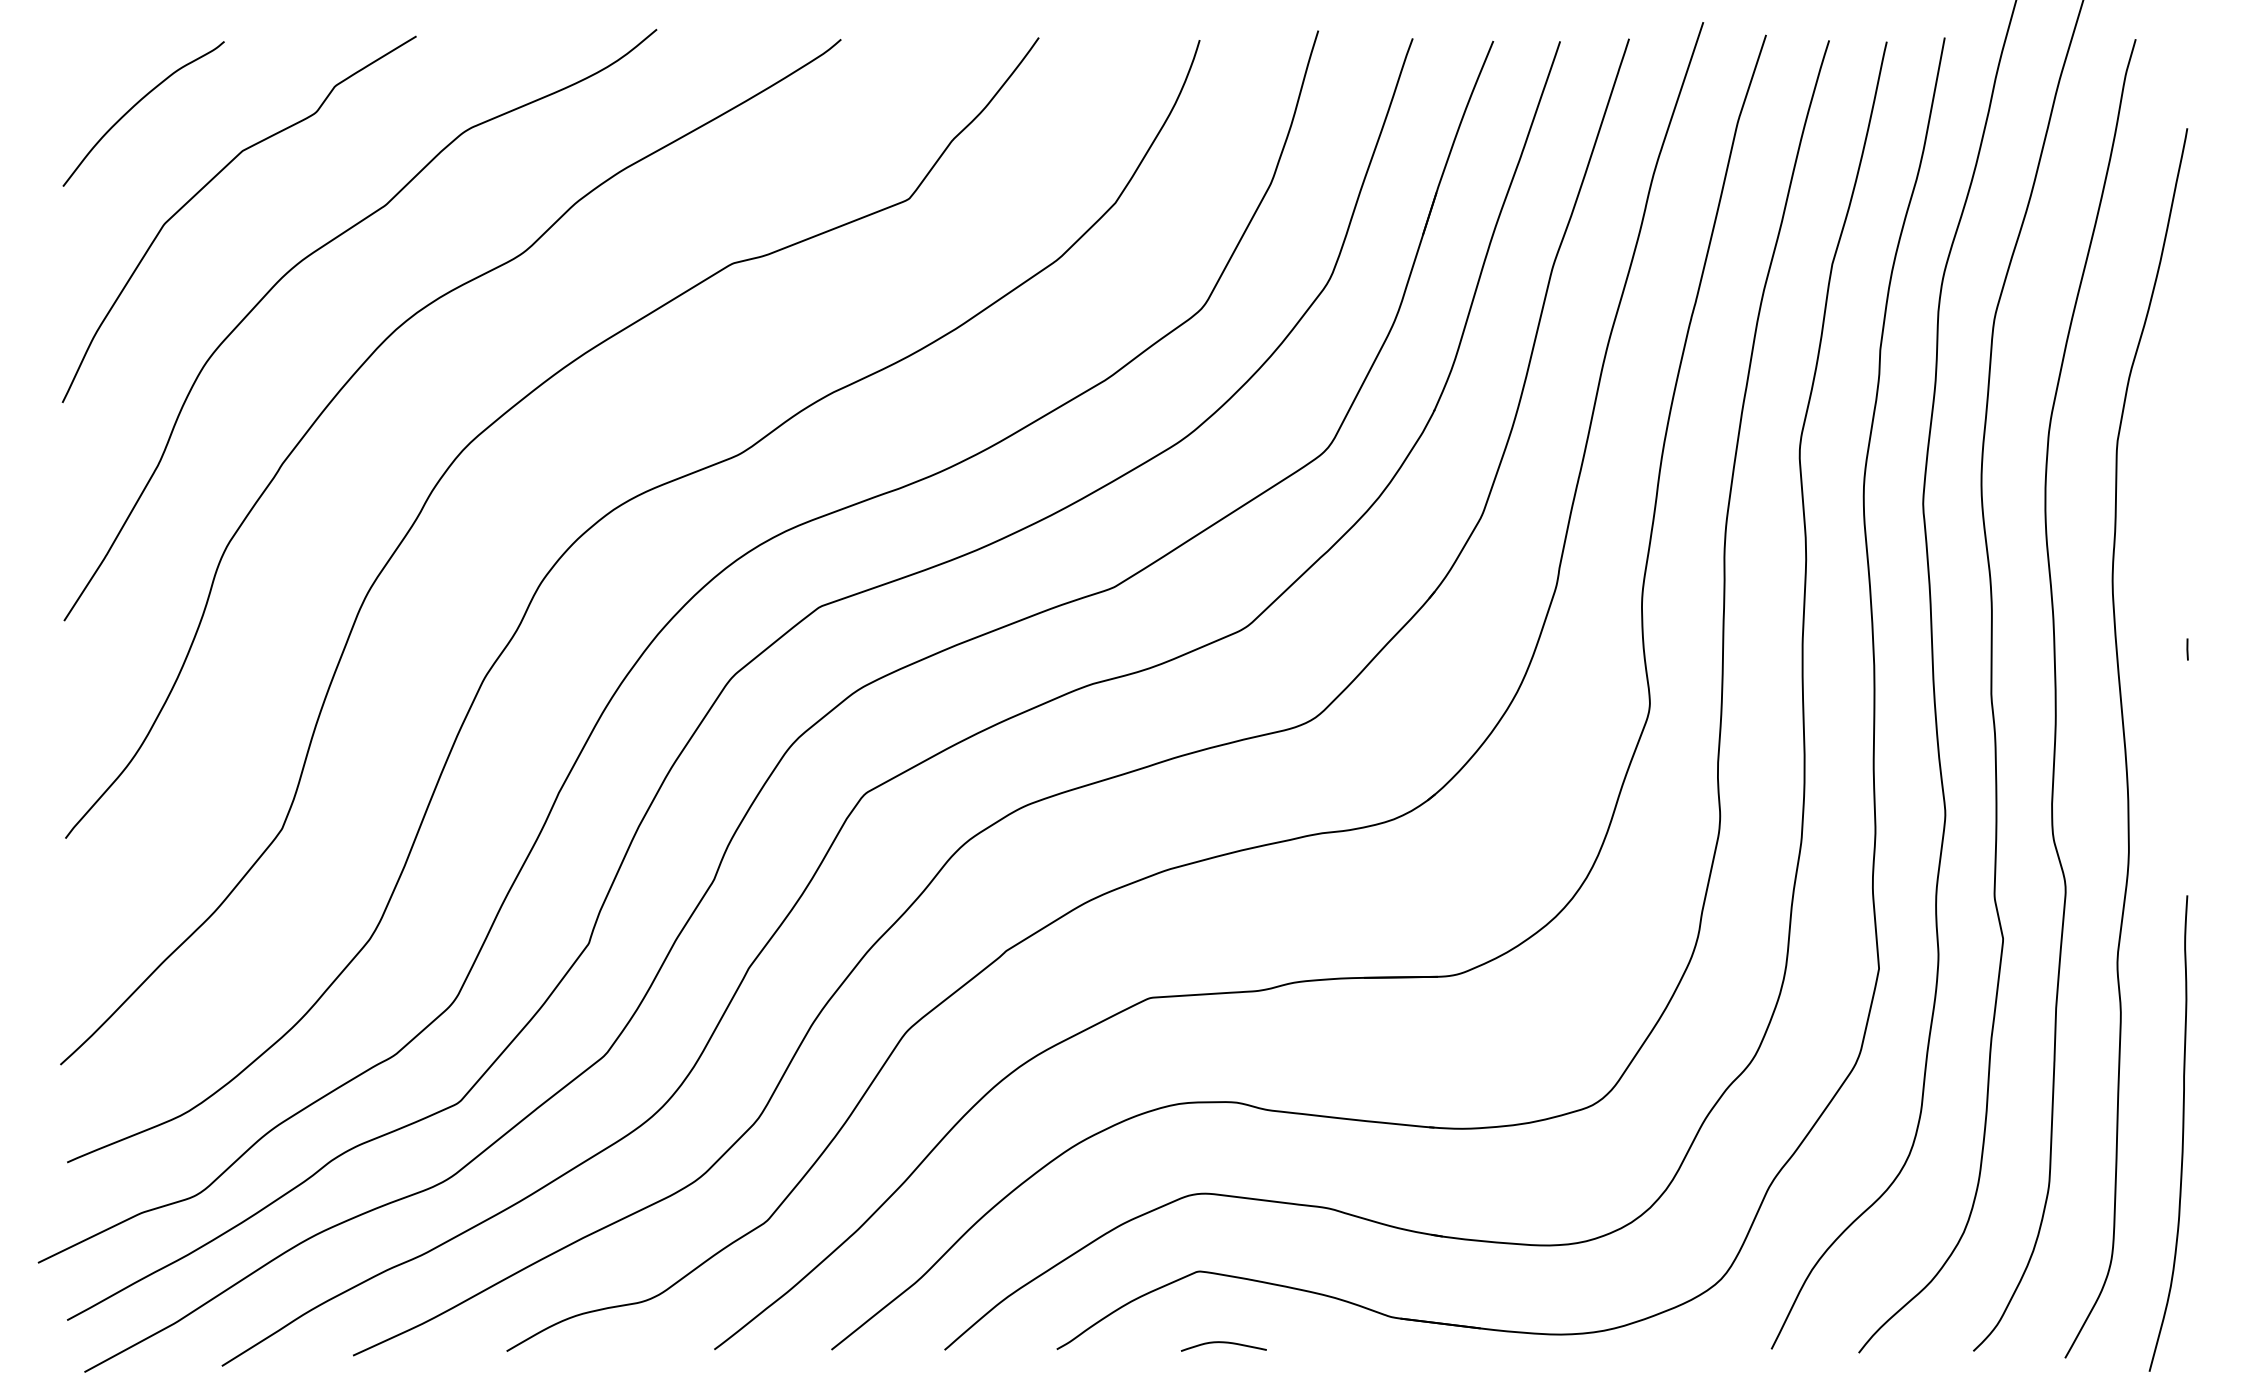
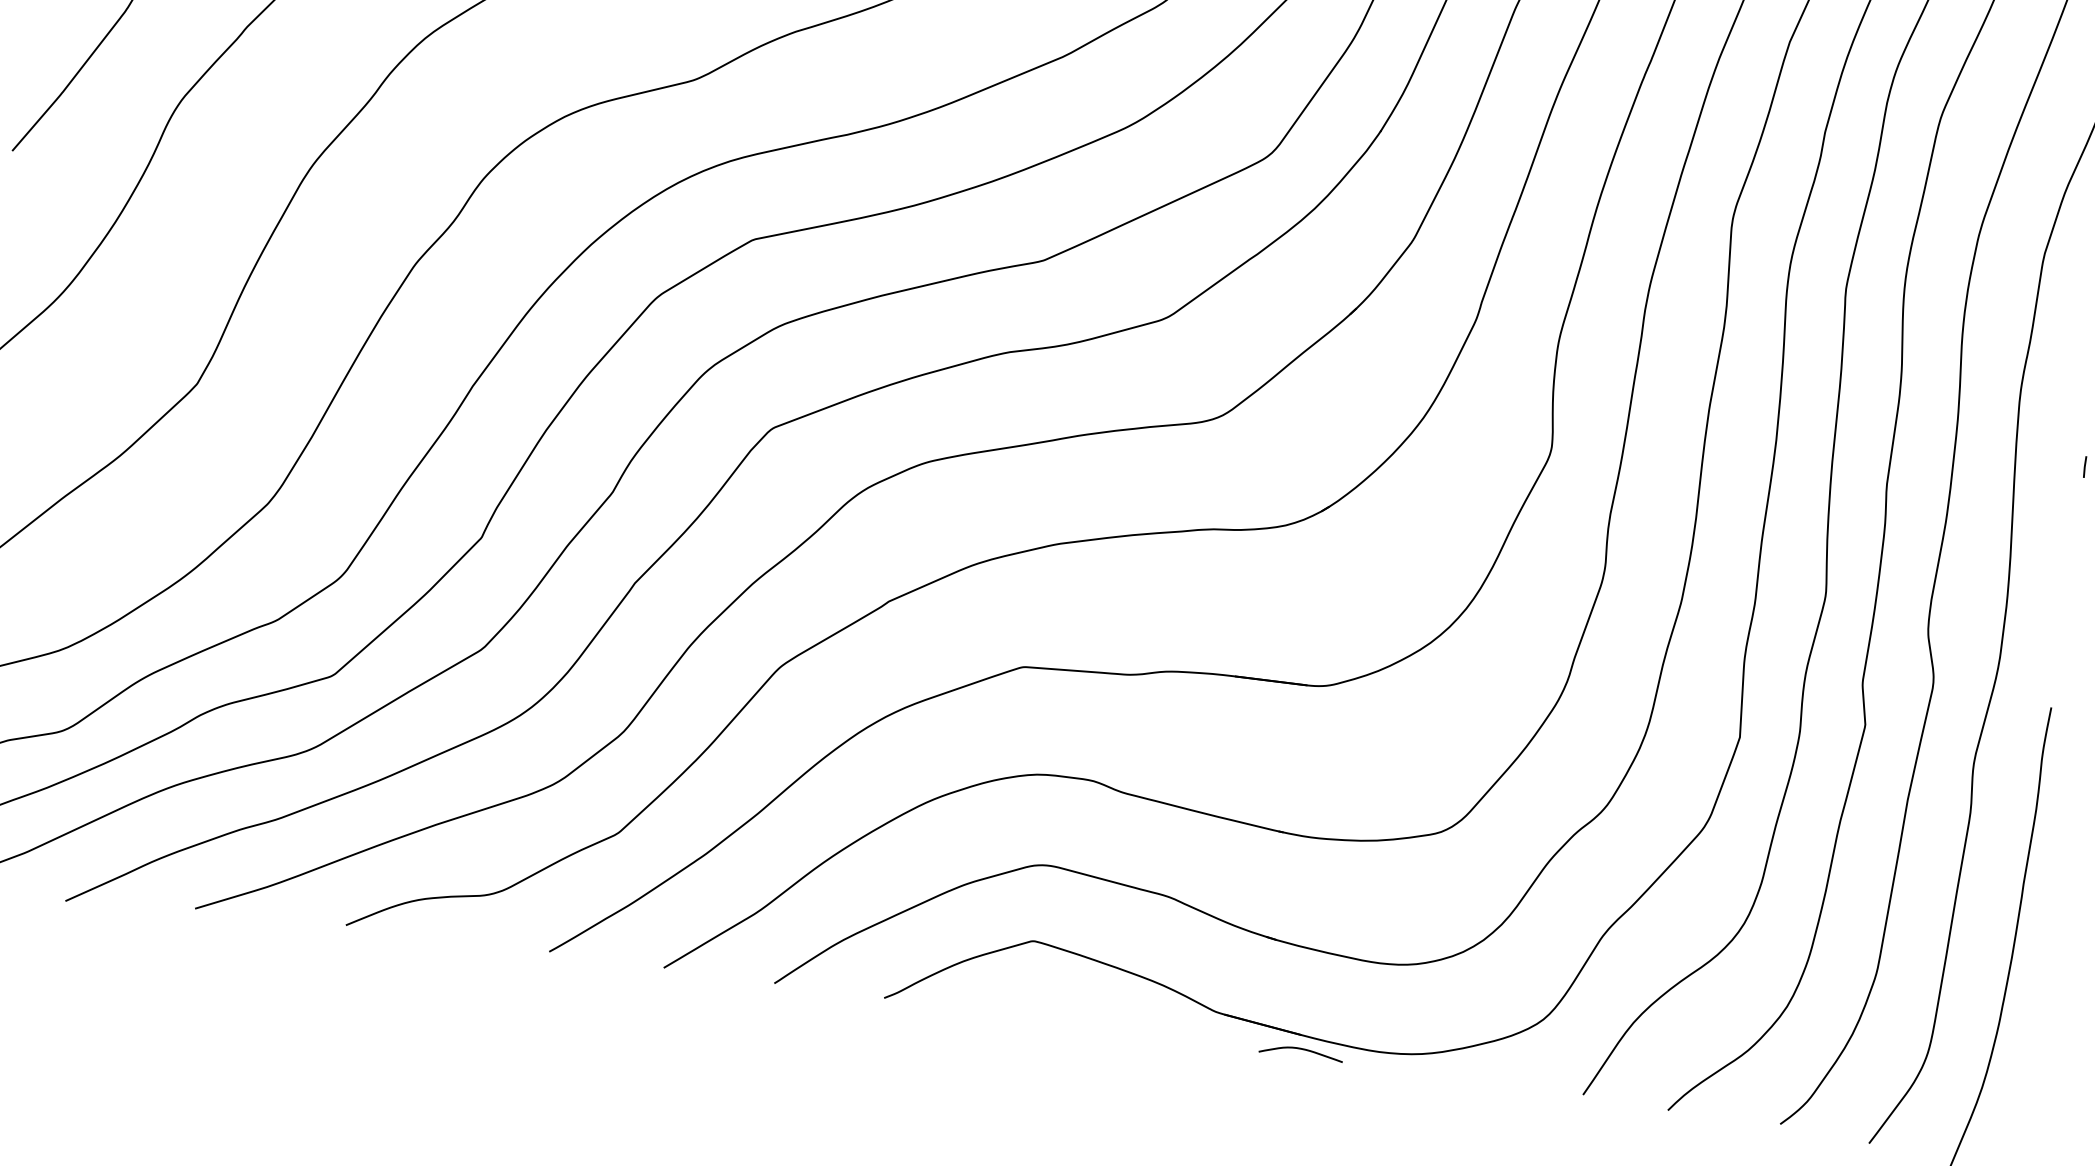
curve: (1223, 1343) -> (1301, 1050), moved

